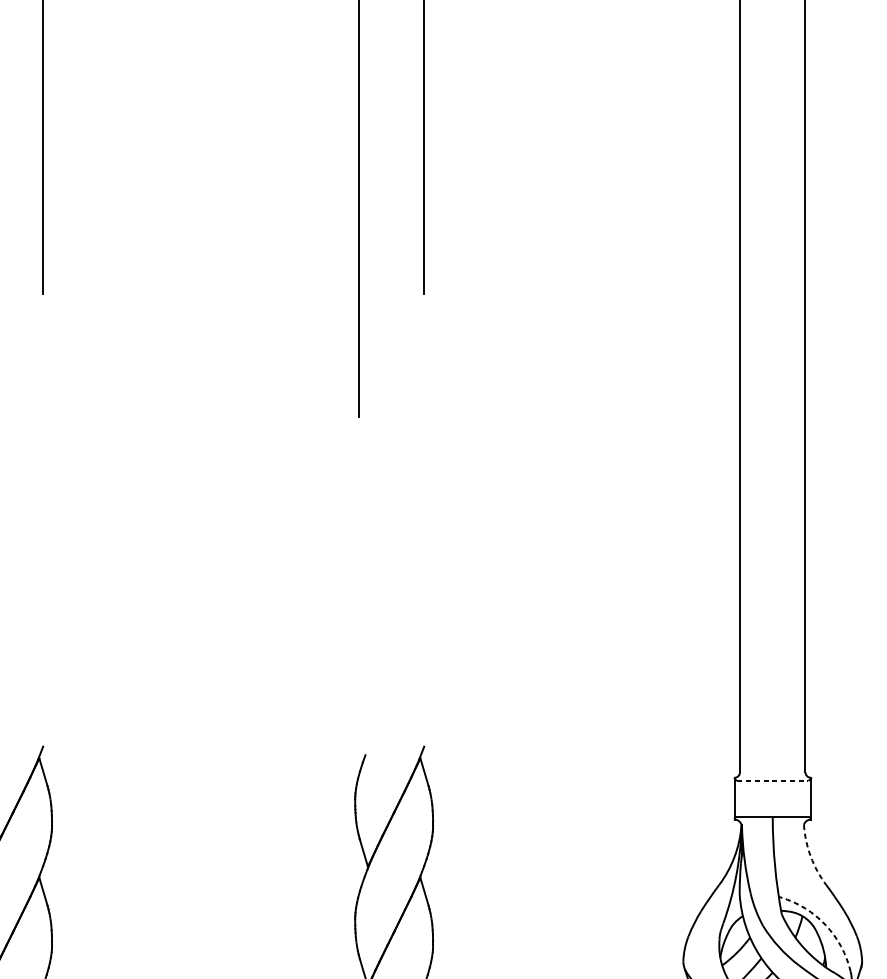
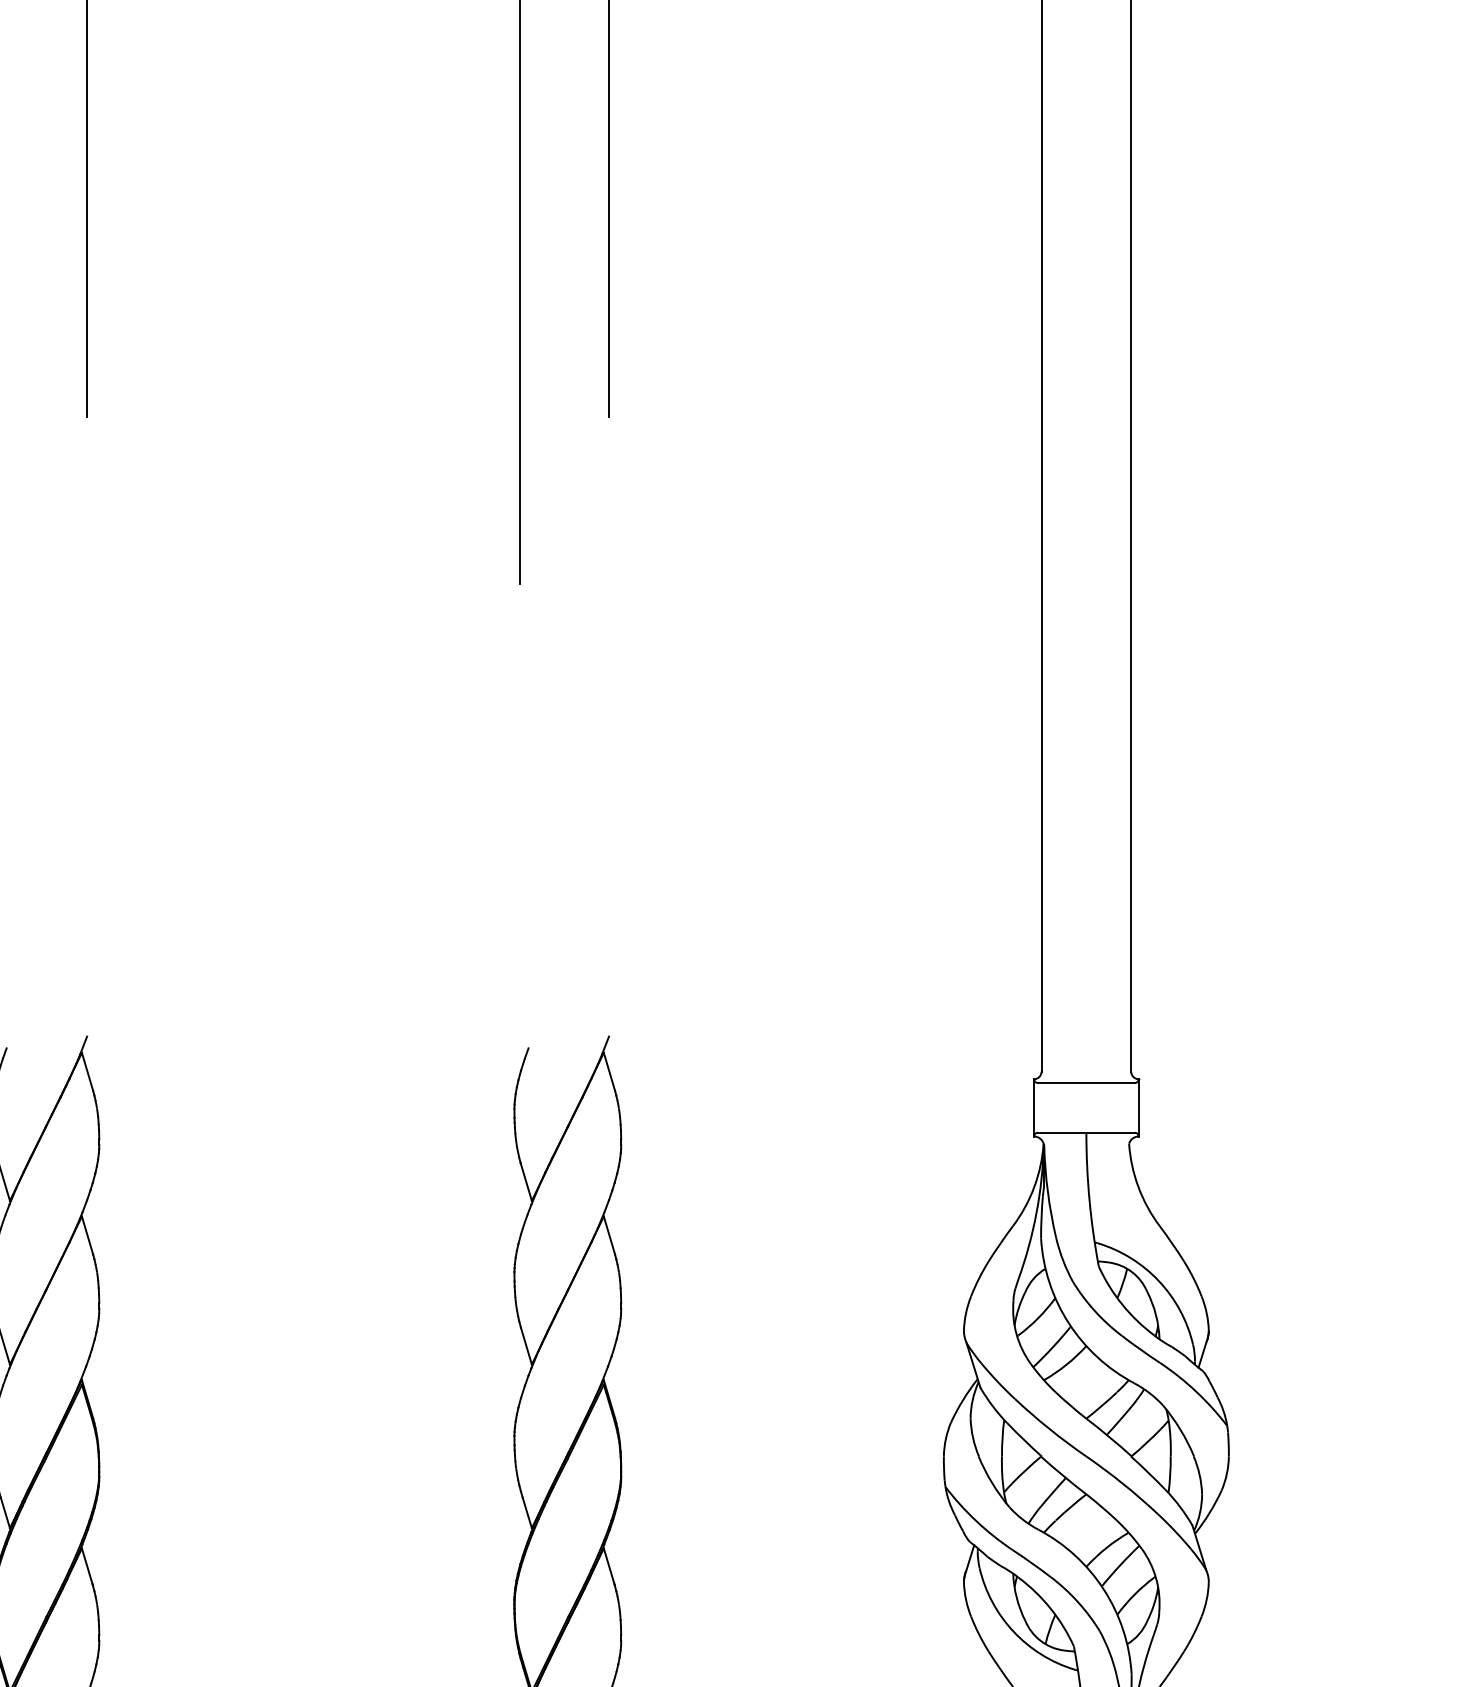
line: (772, 780) -> (1086, 1082), dashed -> solid
arc: (810, 856) -> (1138, 1187), dashed -> solid
arc: (825, 925) -> (1158, 1281), dashed -> solid

